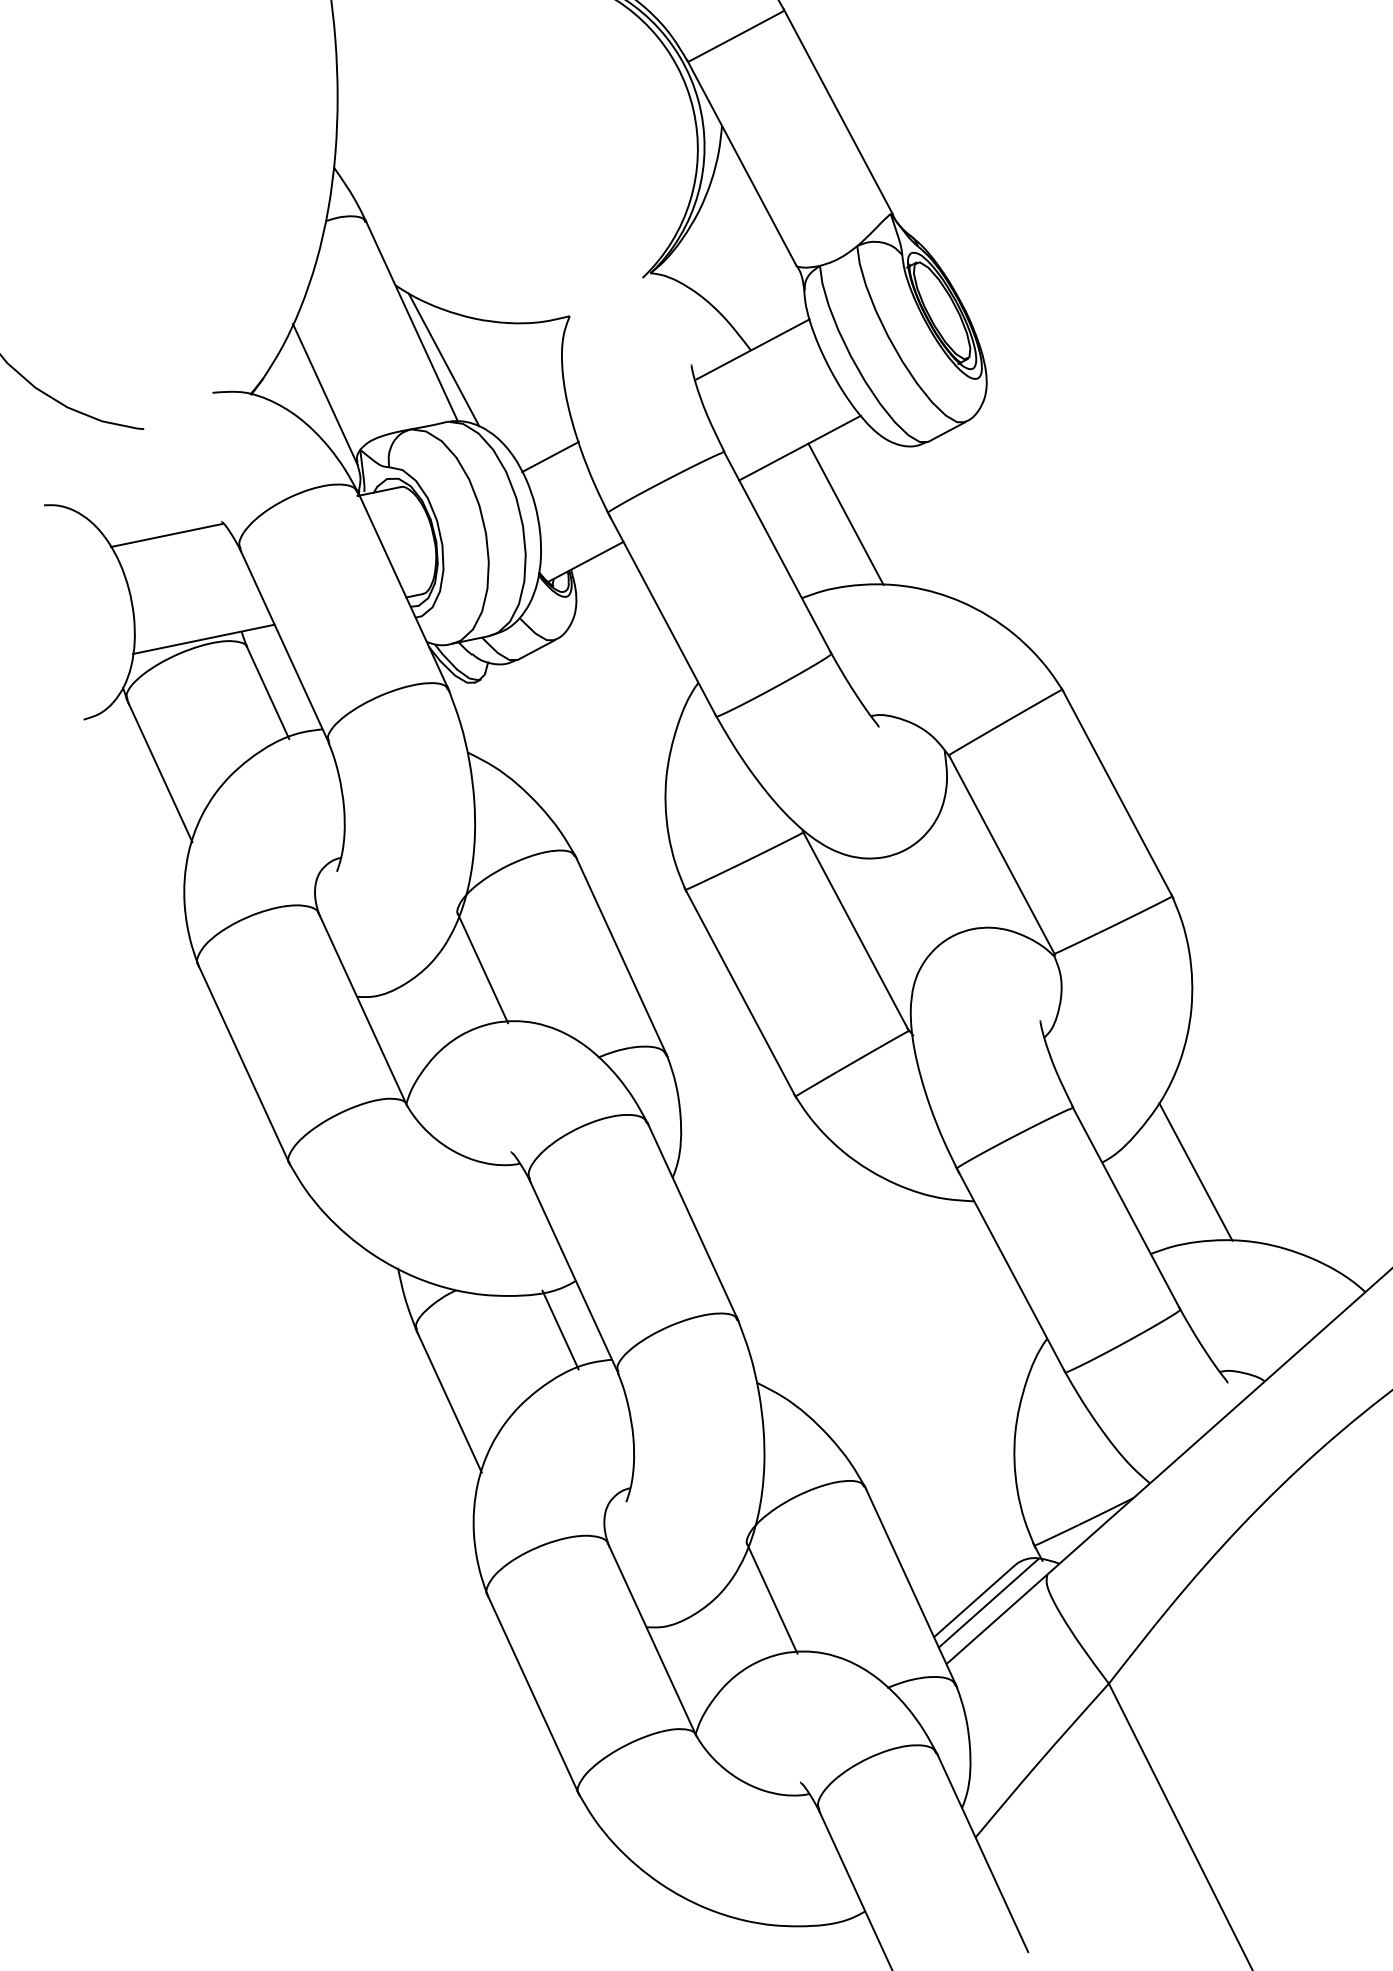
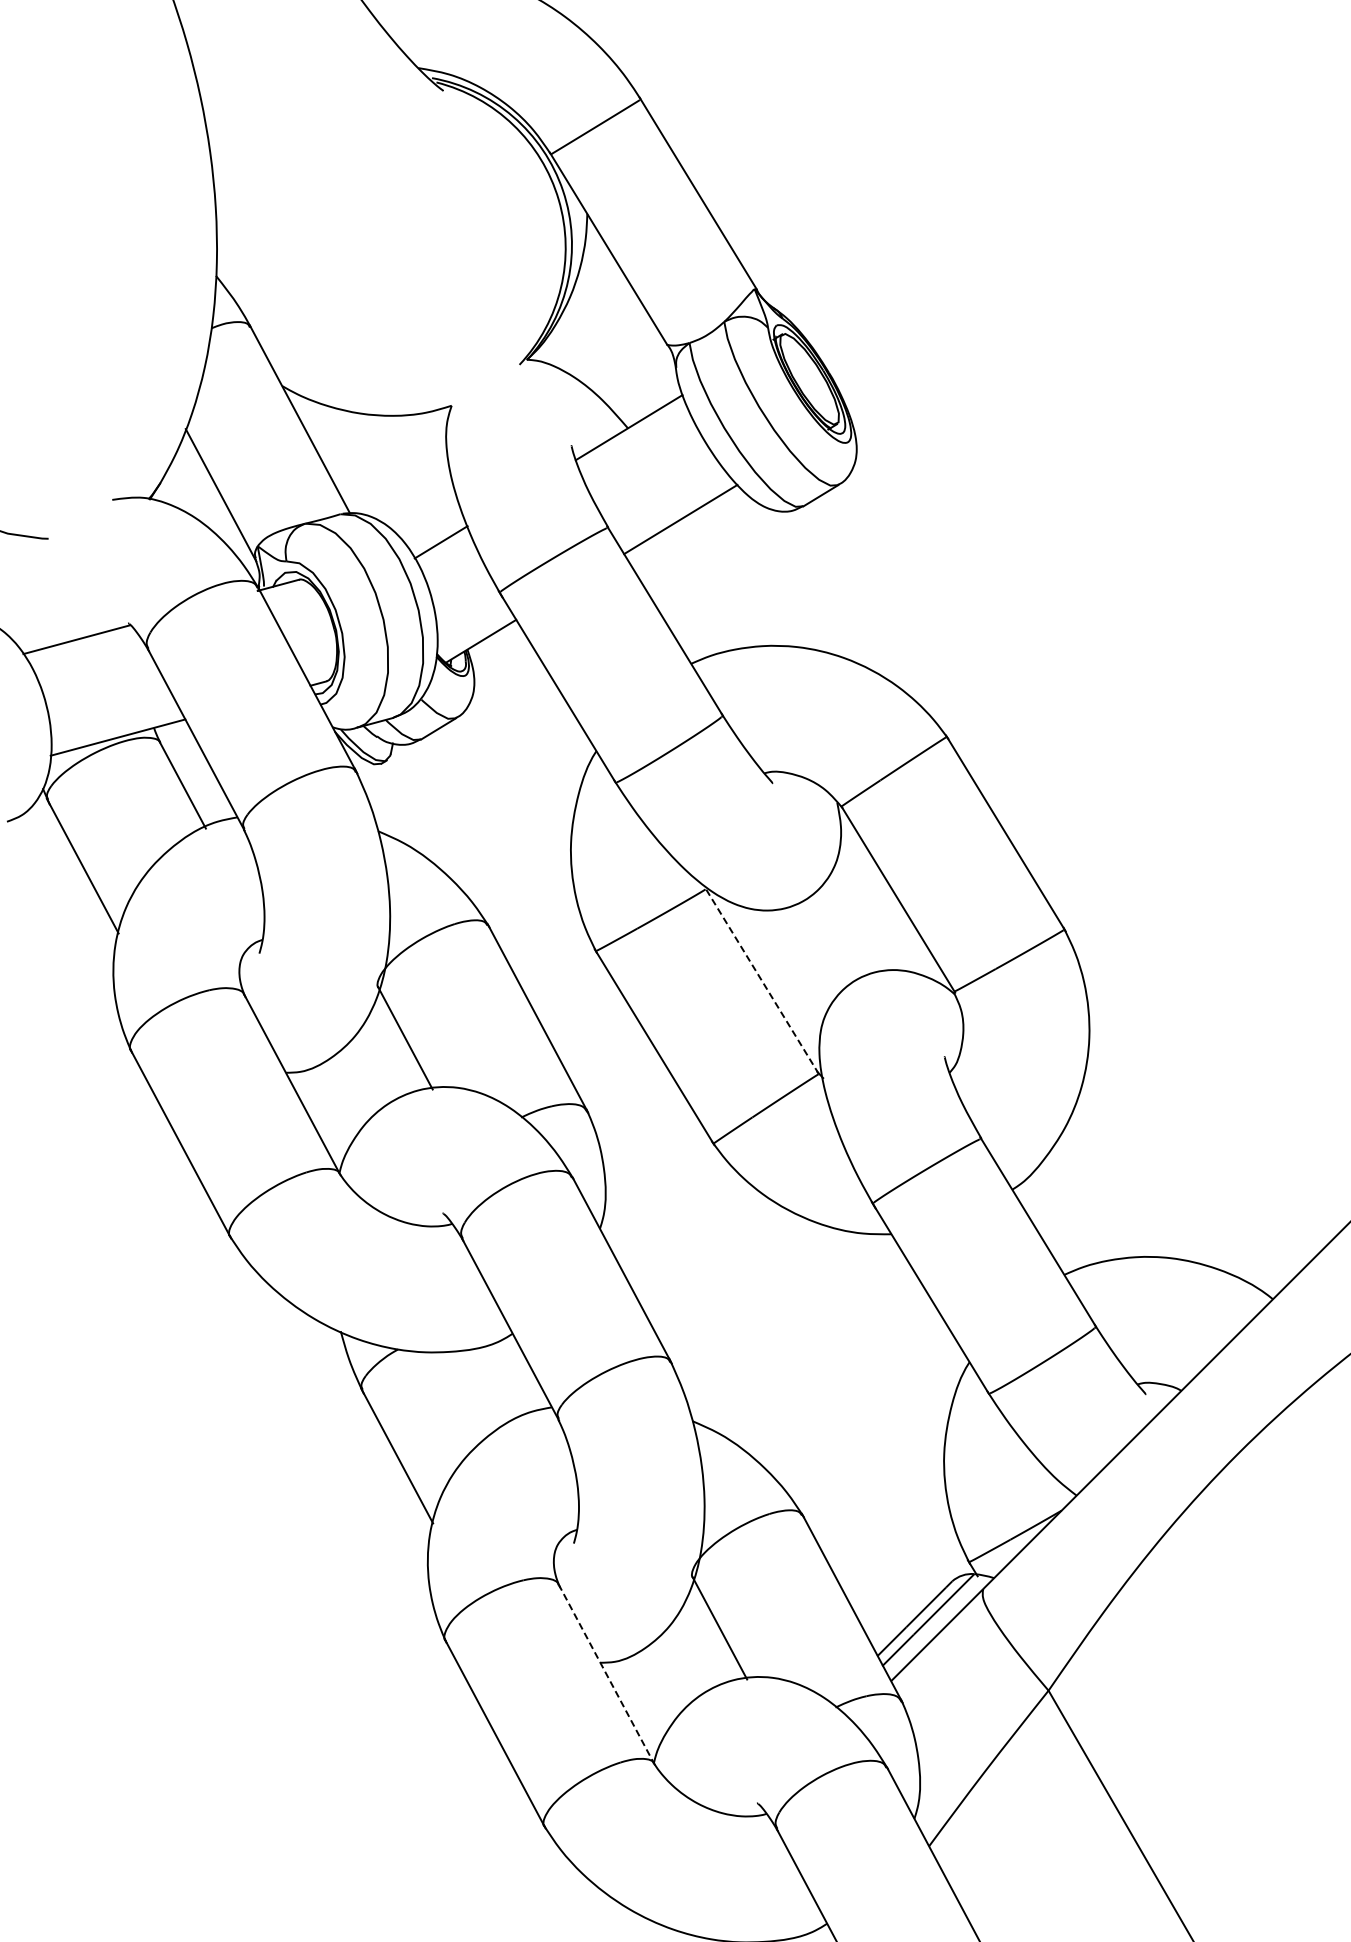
line: (443, 359) -> (332, 454), removed
line: (845, 514) -> (728, 580), removed
line: (855, 930) -> (761, 980), solid -> dashed
line: (1195, 1172) -> (1102, 1193), removed
line: (560, 1329) -> (500, 1381), removed
line: (652, 1639) -> (606, 1674), solid -> dashed

